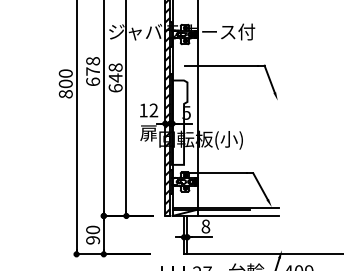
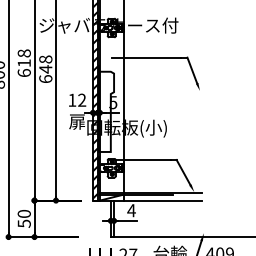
text: (92, 71) -> (23, 63), 678 -> 618
text: (205, 226) -> (131, 210), 8 -> 4
text: (92, 240) -> (23, 223), 90 -> 50

